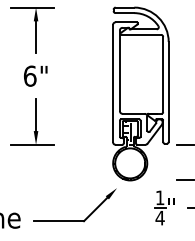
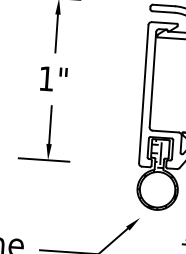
text: (29, 75) -> (45, 77), 6" -> 1"

